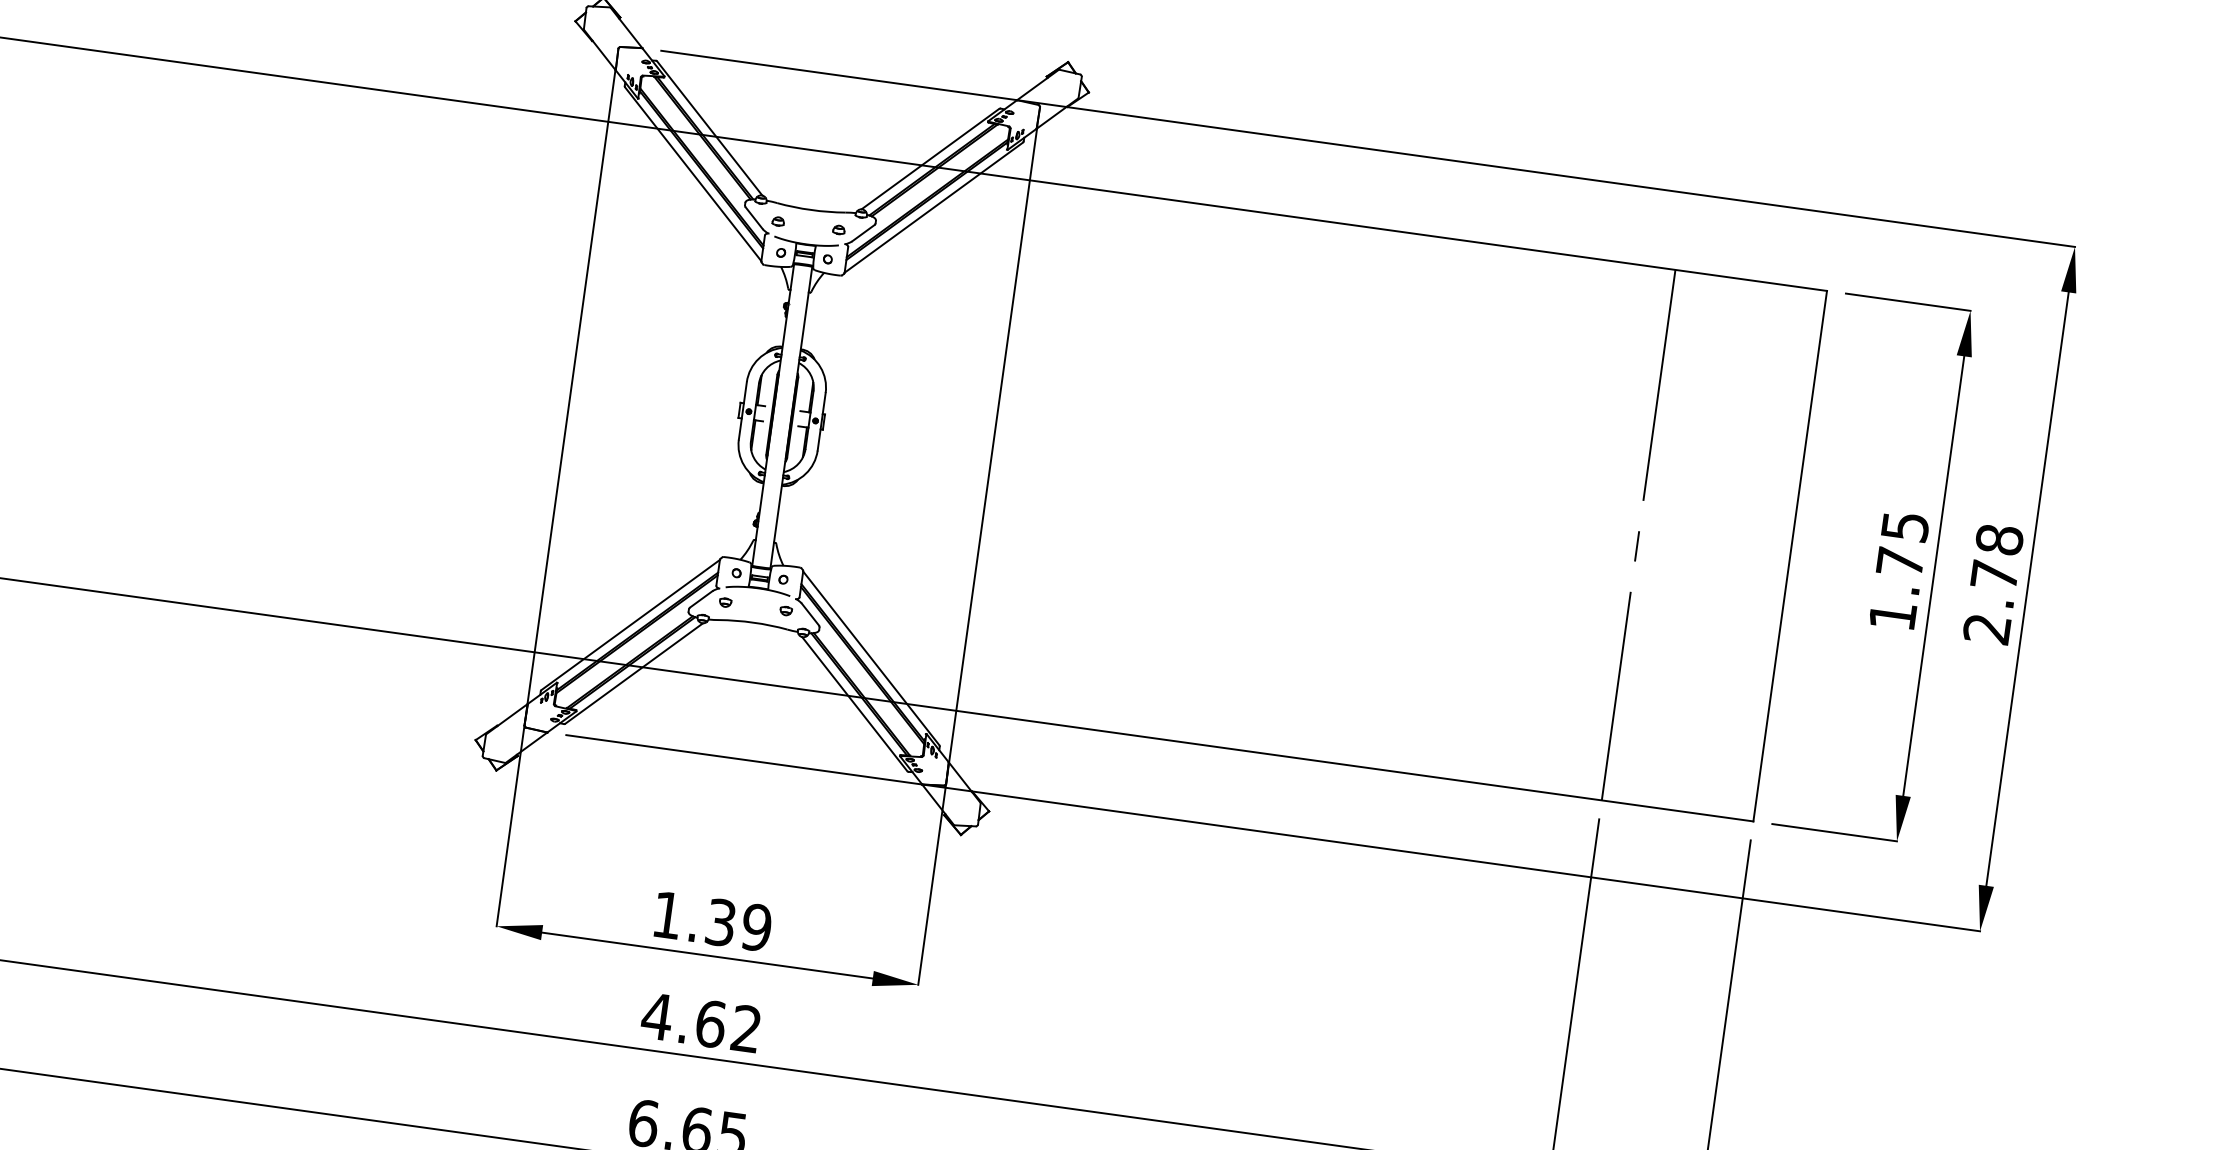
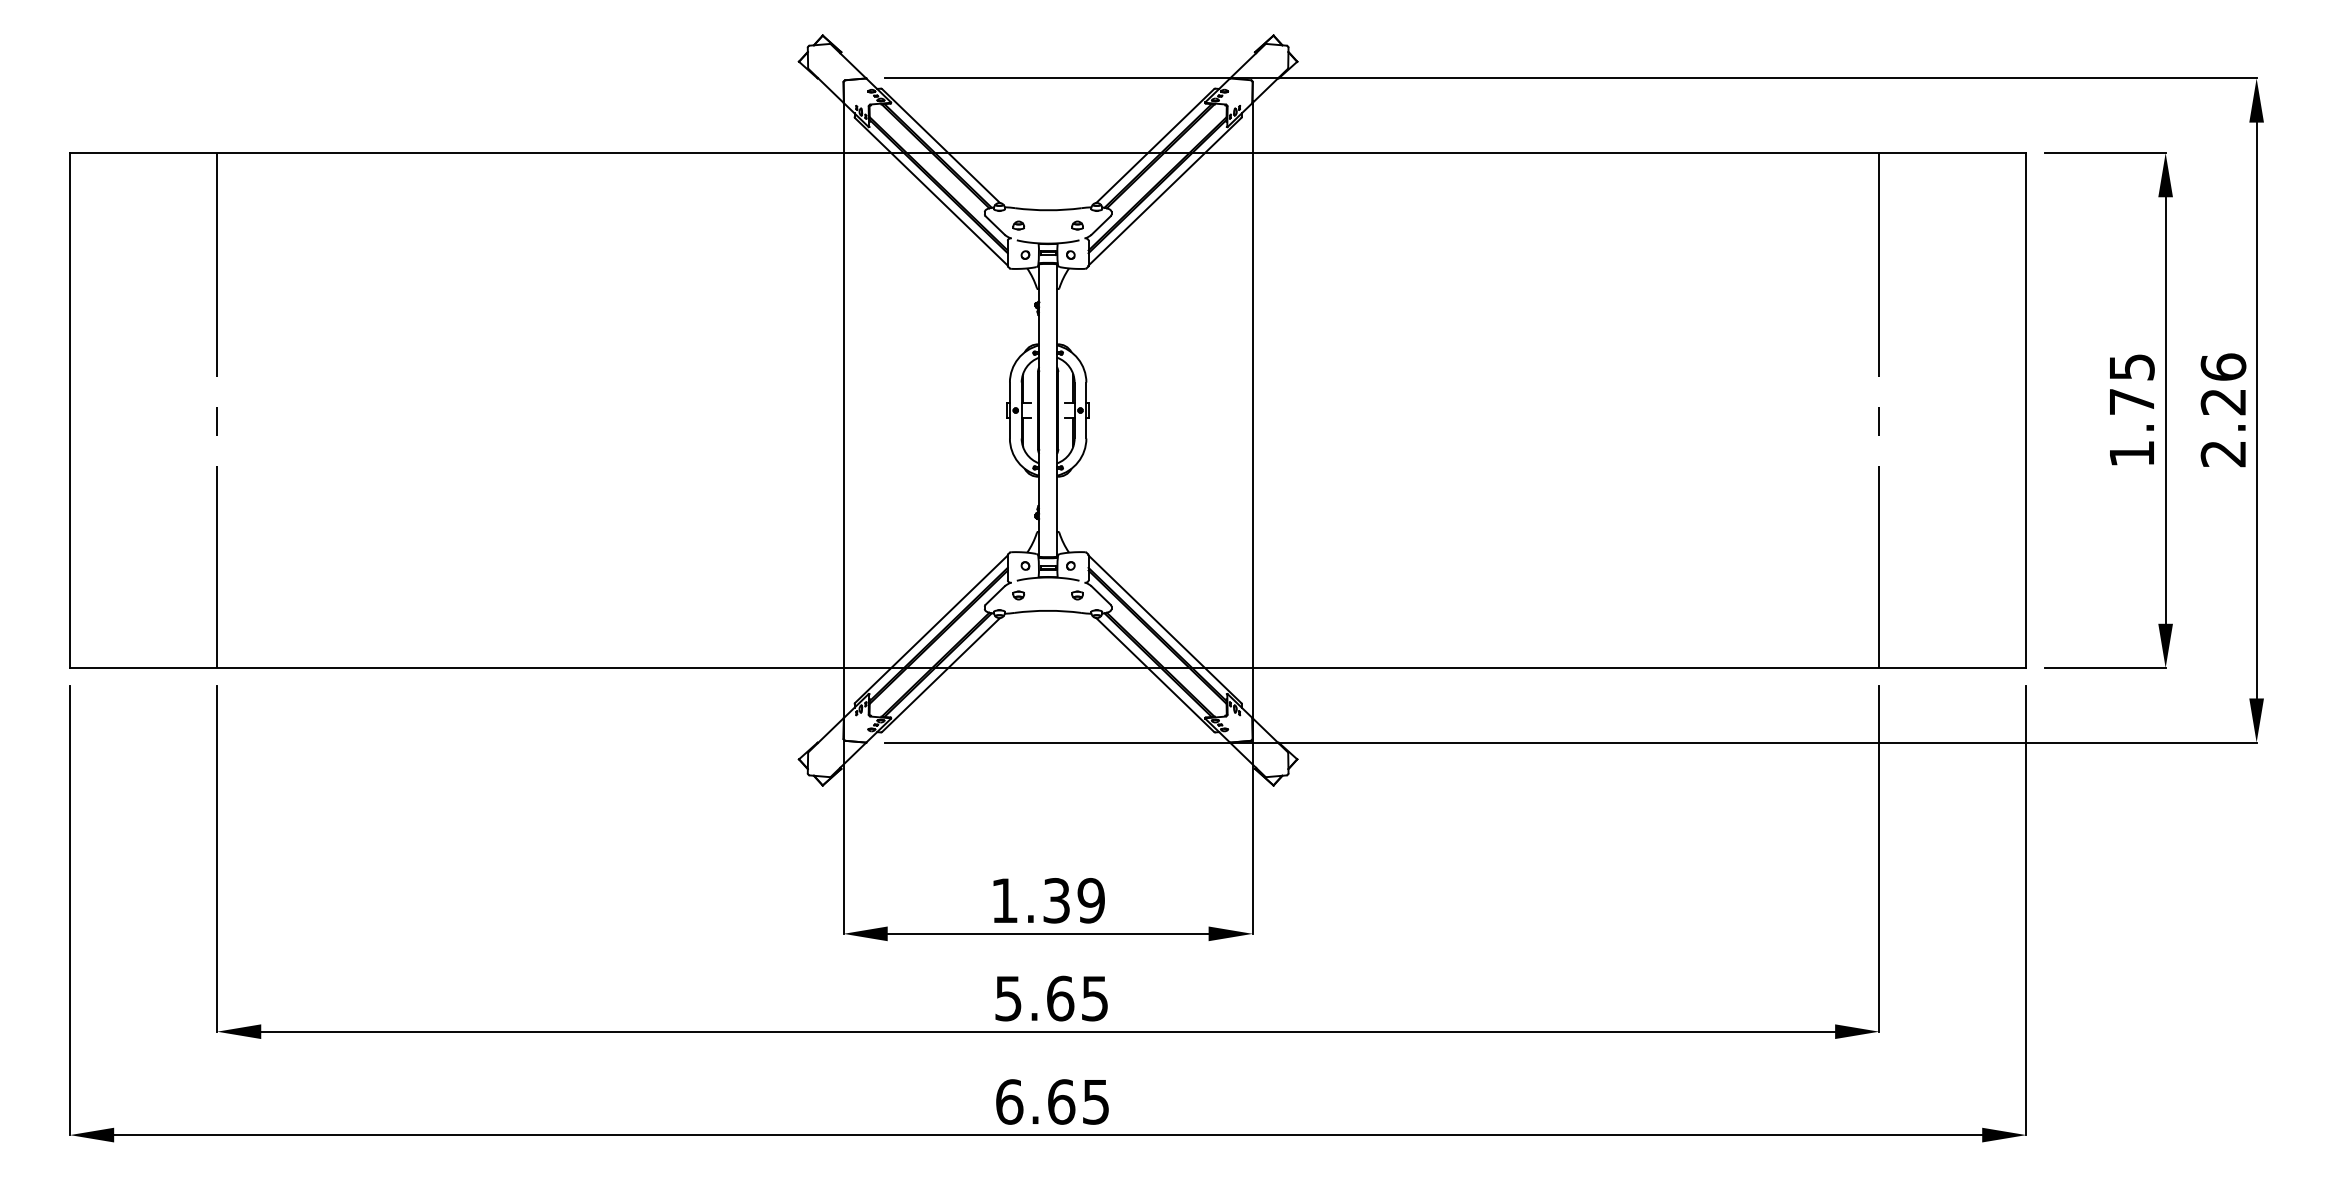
text: (1997, 557) -> (2223, 384), 2.78 -> 2.26
text: (700, 1022) -> (1050, 998), 4.62 -> 5.65

